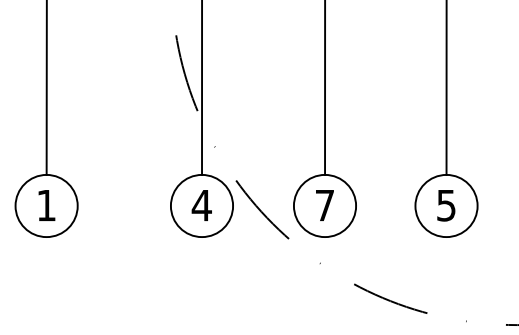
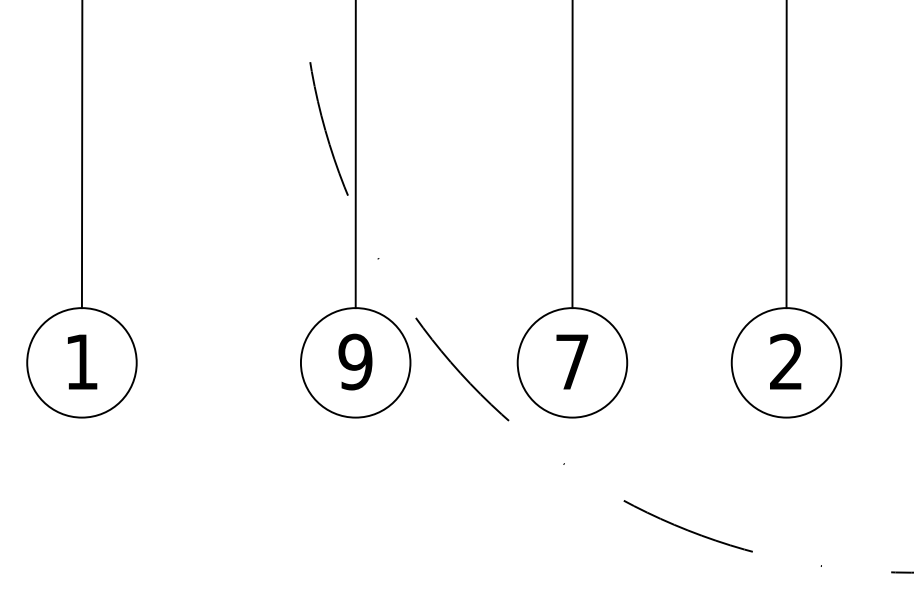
text: (201, 205) -> (354, 361), 4 -> 9
text: (446, 205) -> (786, 361), 5 -> 2

